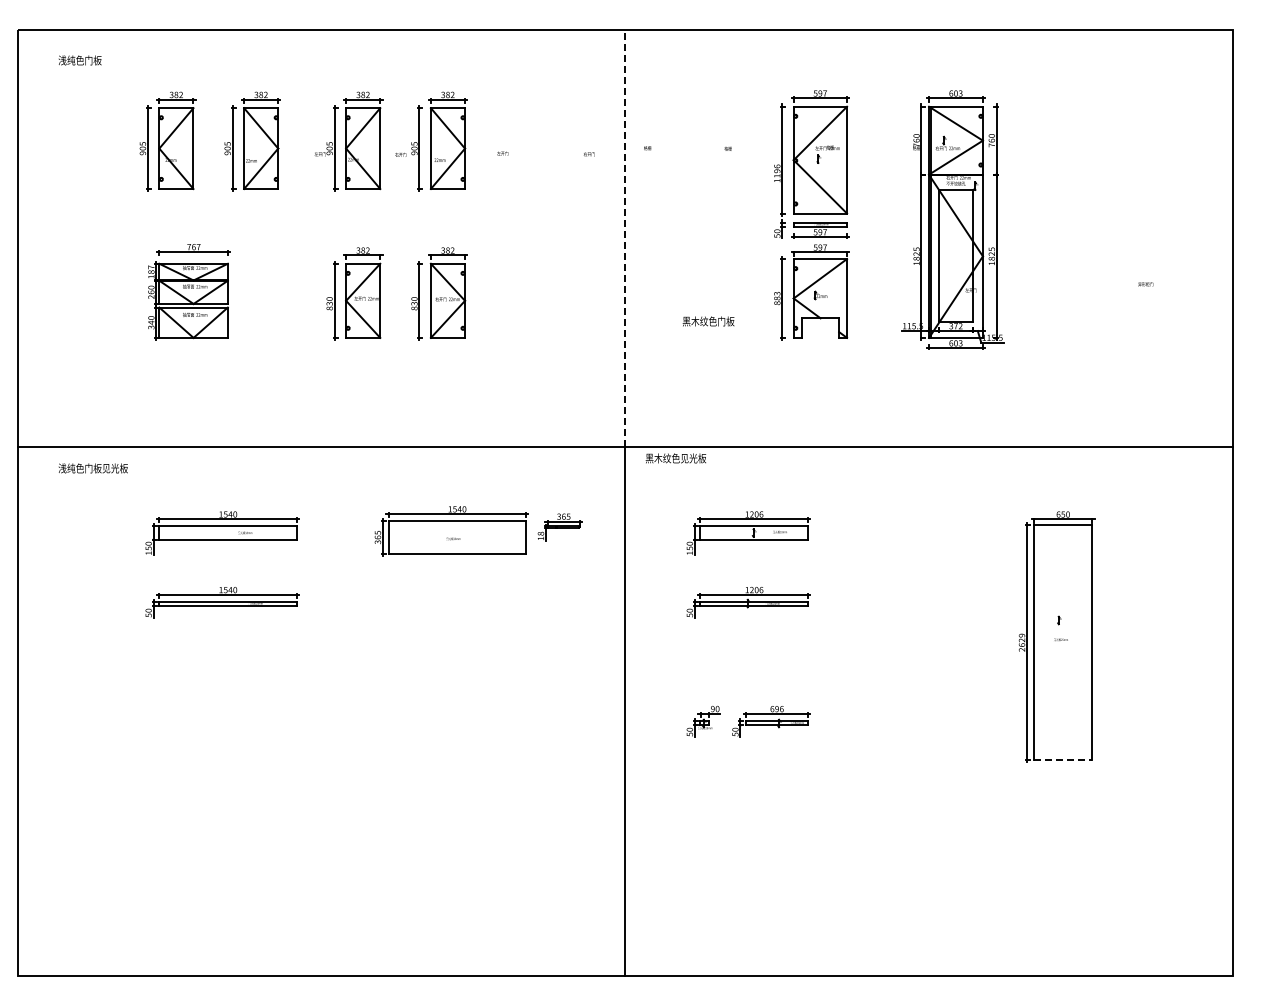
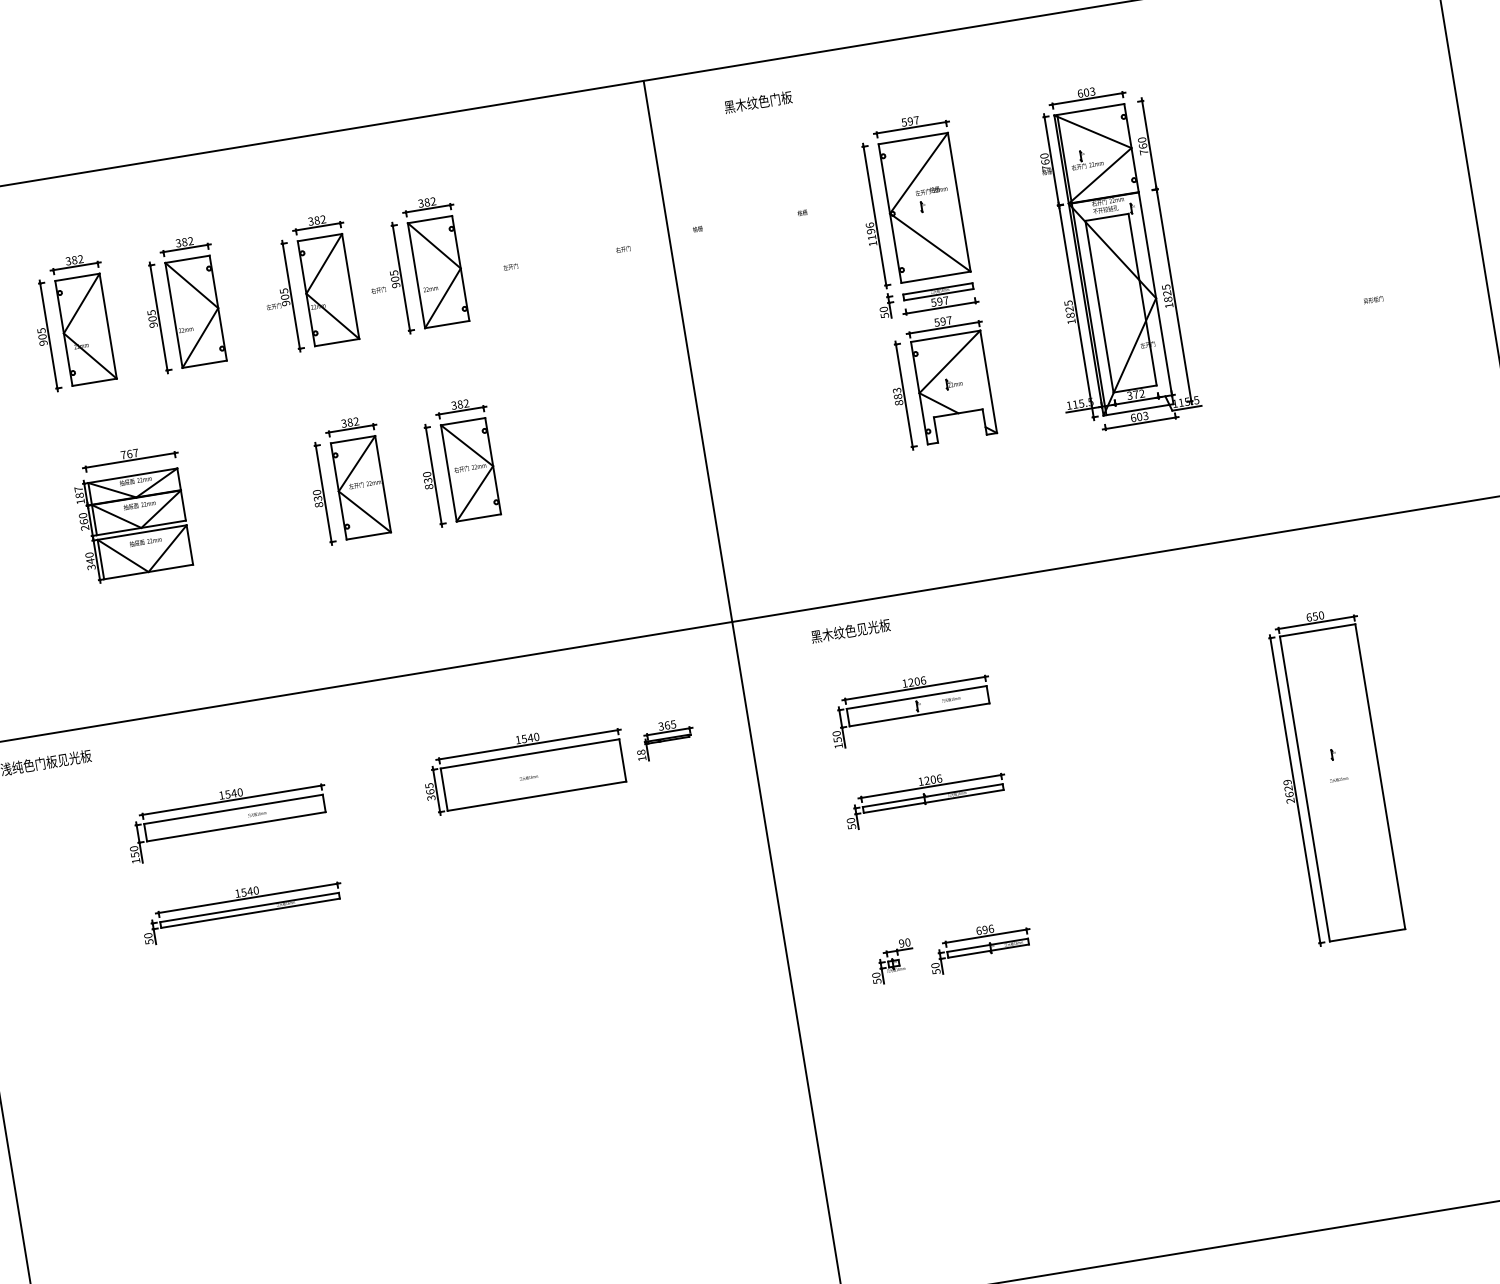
line: (625, 238) -> (688, 351), dashed -> solid
text: (708, 321) -> (758, 102), moved
text: (675, 458) -> (850, 631), moved
line: (1063, 760) -> (1367, 935), dashed -> solid

